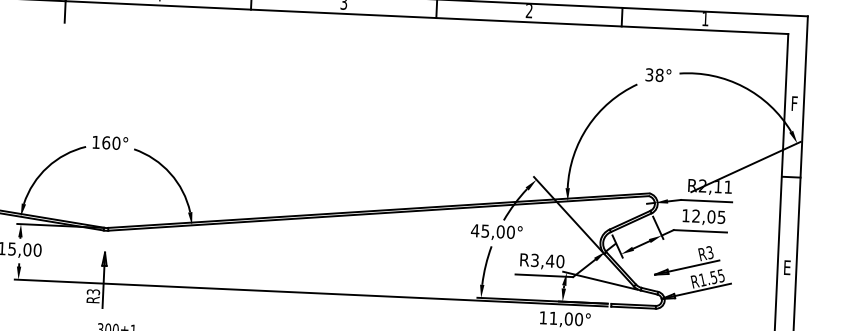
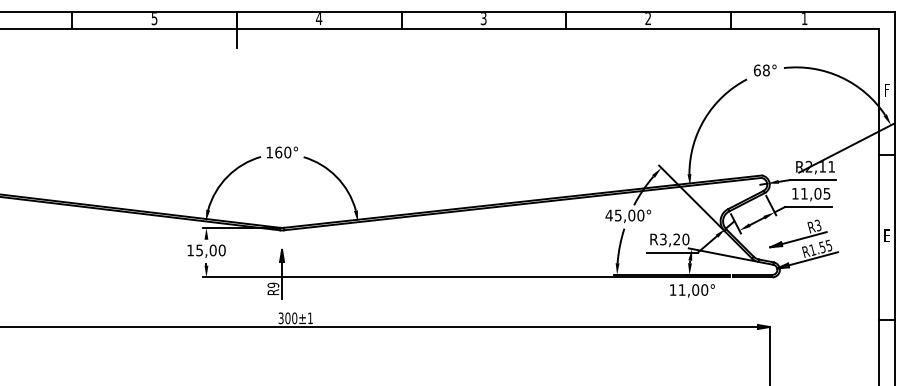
text: (648, 74) -> (756, 70), 38° -> 68°
text: (696, 215) -> (804, 193), 12,05 -> 11,05
text: (549, 261) -> (676, 239), R3,40 -> R3,20
text: (92, 291) -> (272, 284), R3 -> R9

